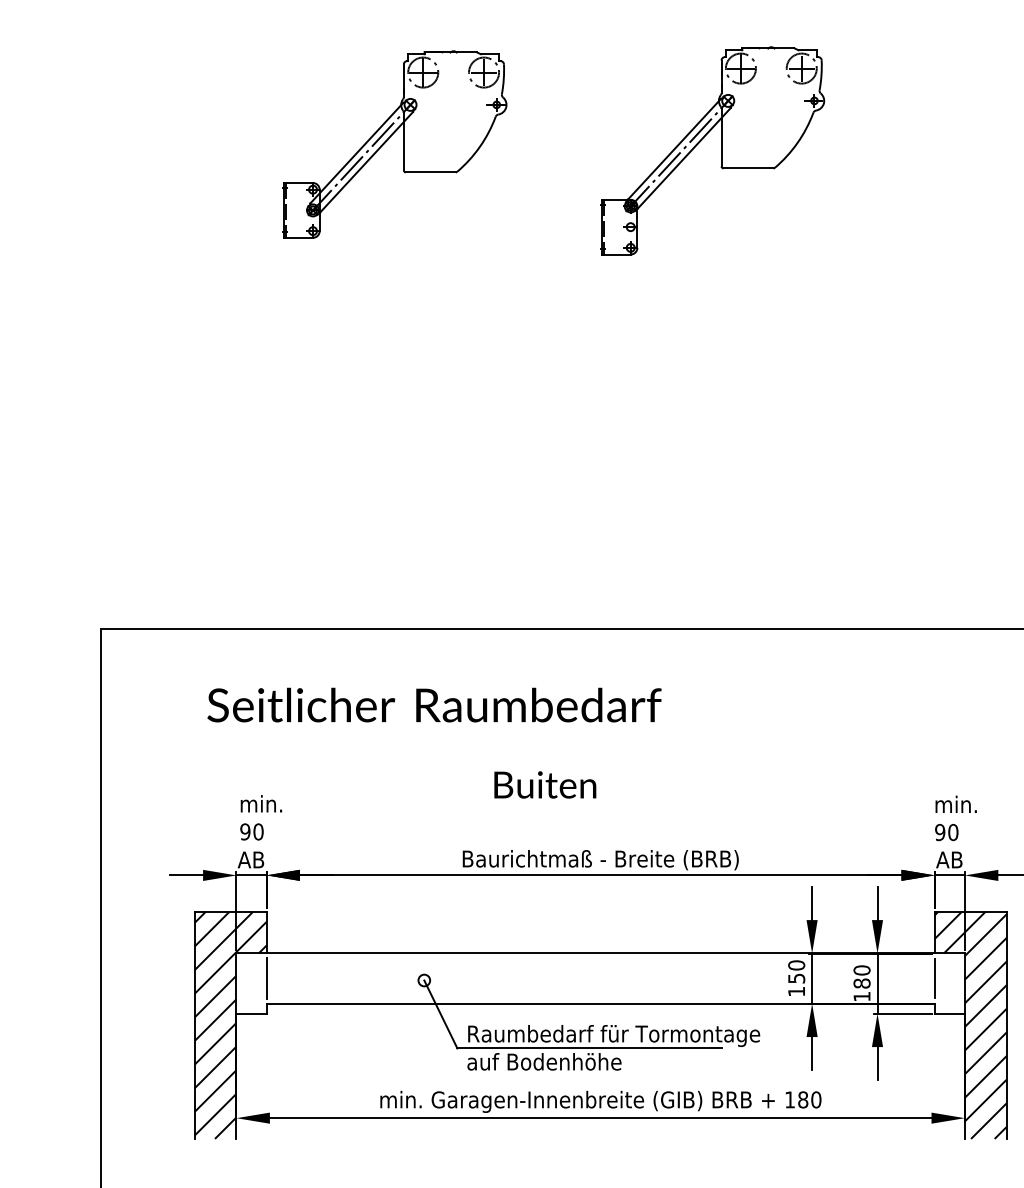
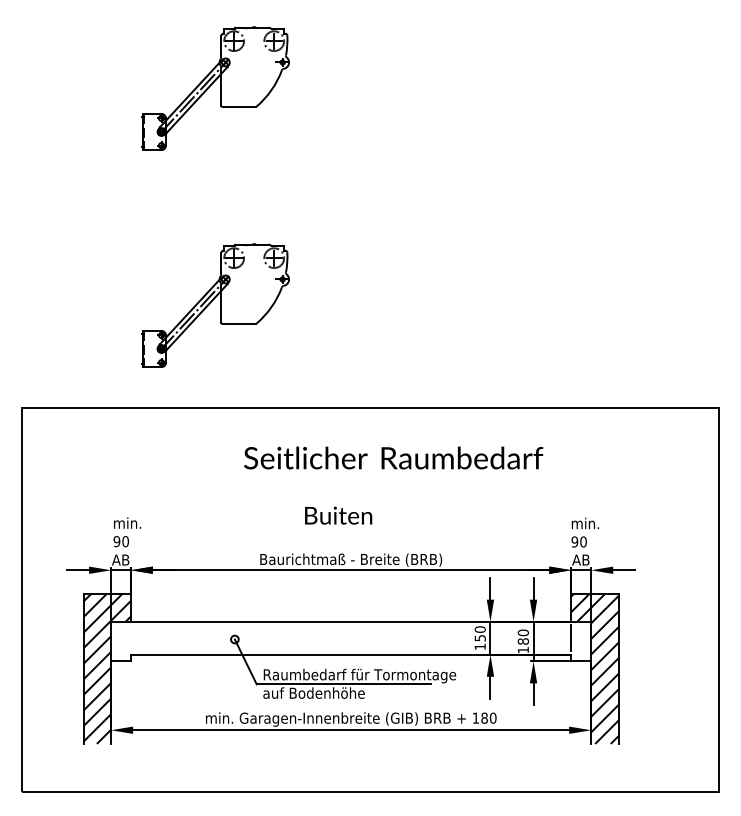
part: (713, 150) -> (425, 92), removed
part: (394, 473) -> (215, 305), added
text: (434, 704) -> (393, 457), moved
text: (545, 784) -> (338, 515), moved
line: (265, 977) -> (130, 637), removed

